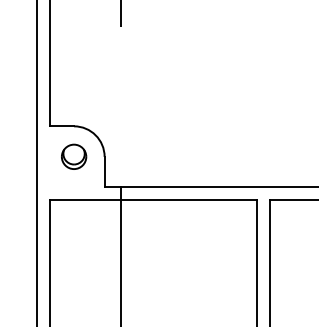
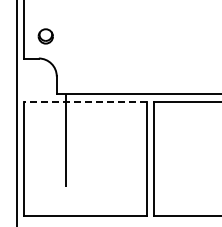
part: (73, 156) -> (45, 36), moved
line: (153, 199) -> (85, 101), solid -> dashed

